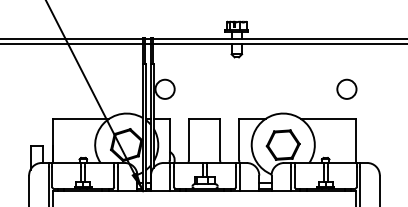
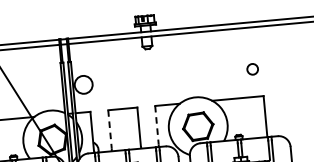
circle: (346, 88) -> (252, 68), size x0.6
line: (188, 139) -> (109, 129), solid -> dashed
line: (239, 139) -> (157, 125), solid -> dashed

